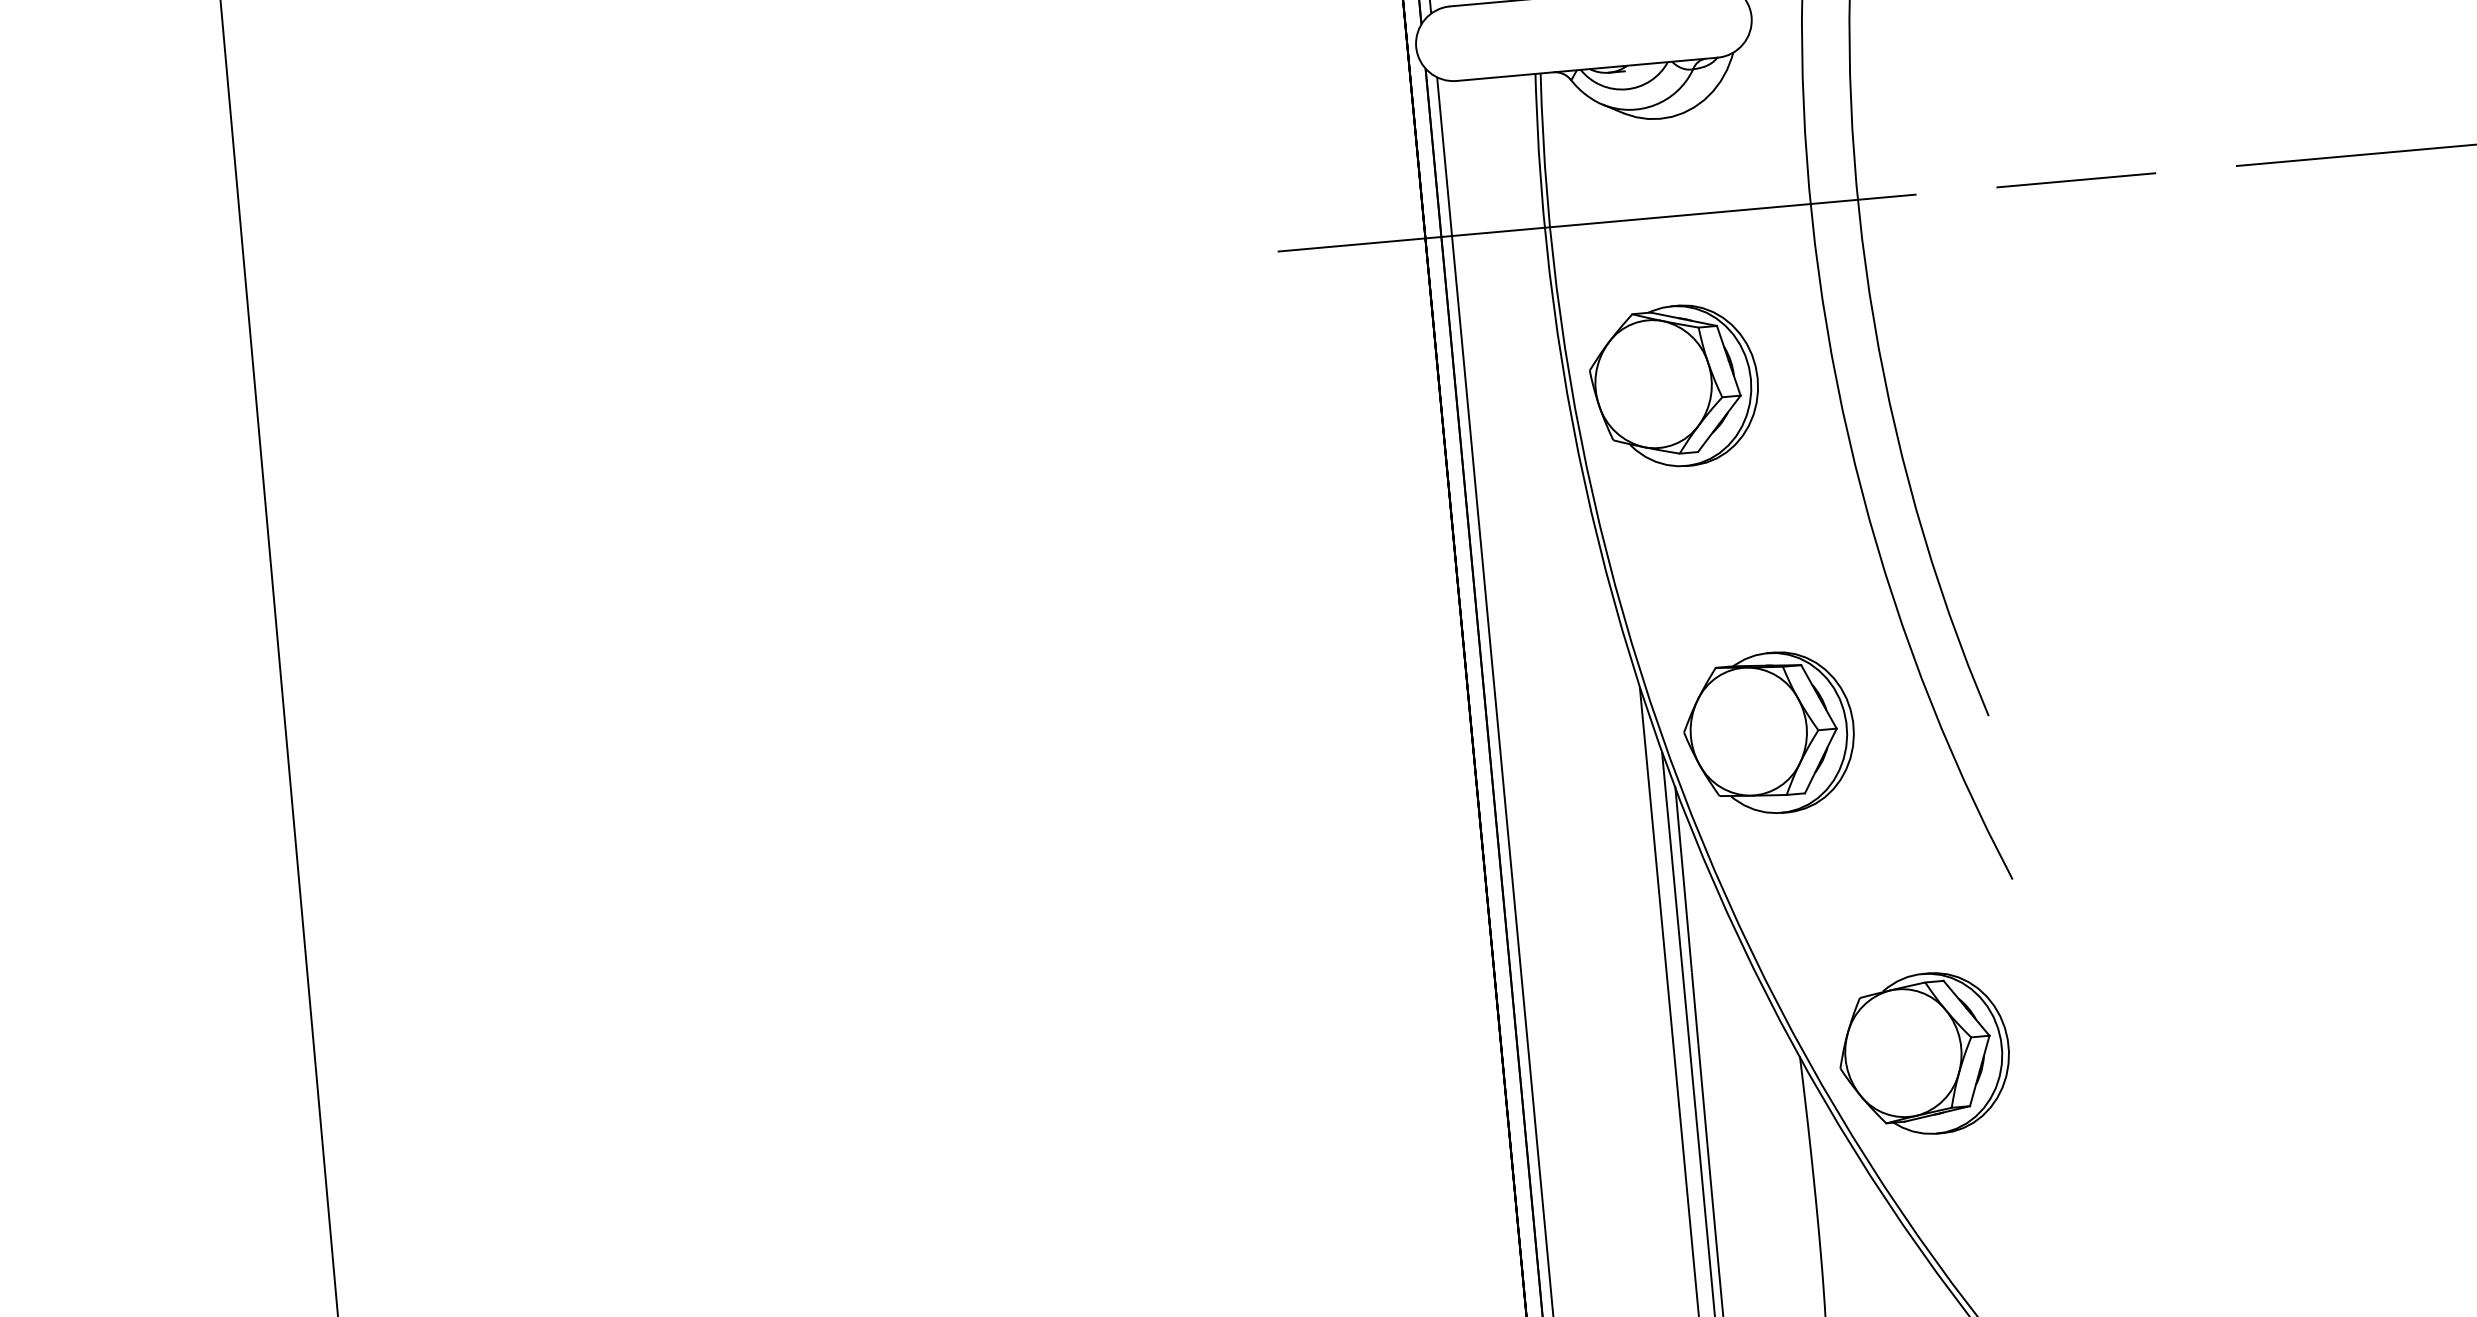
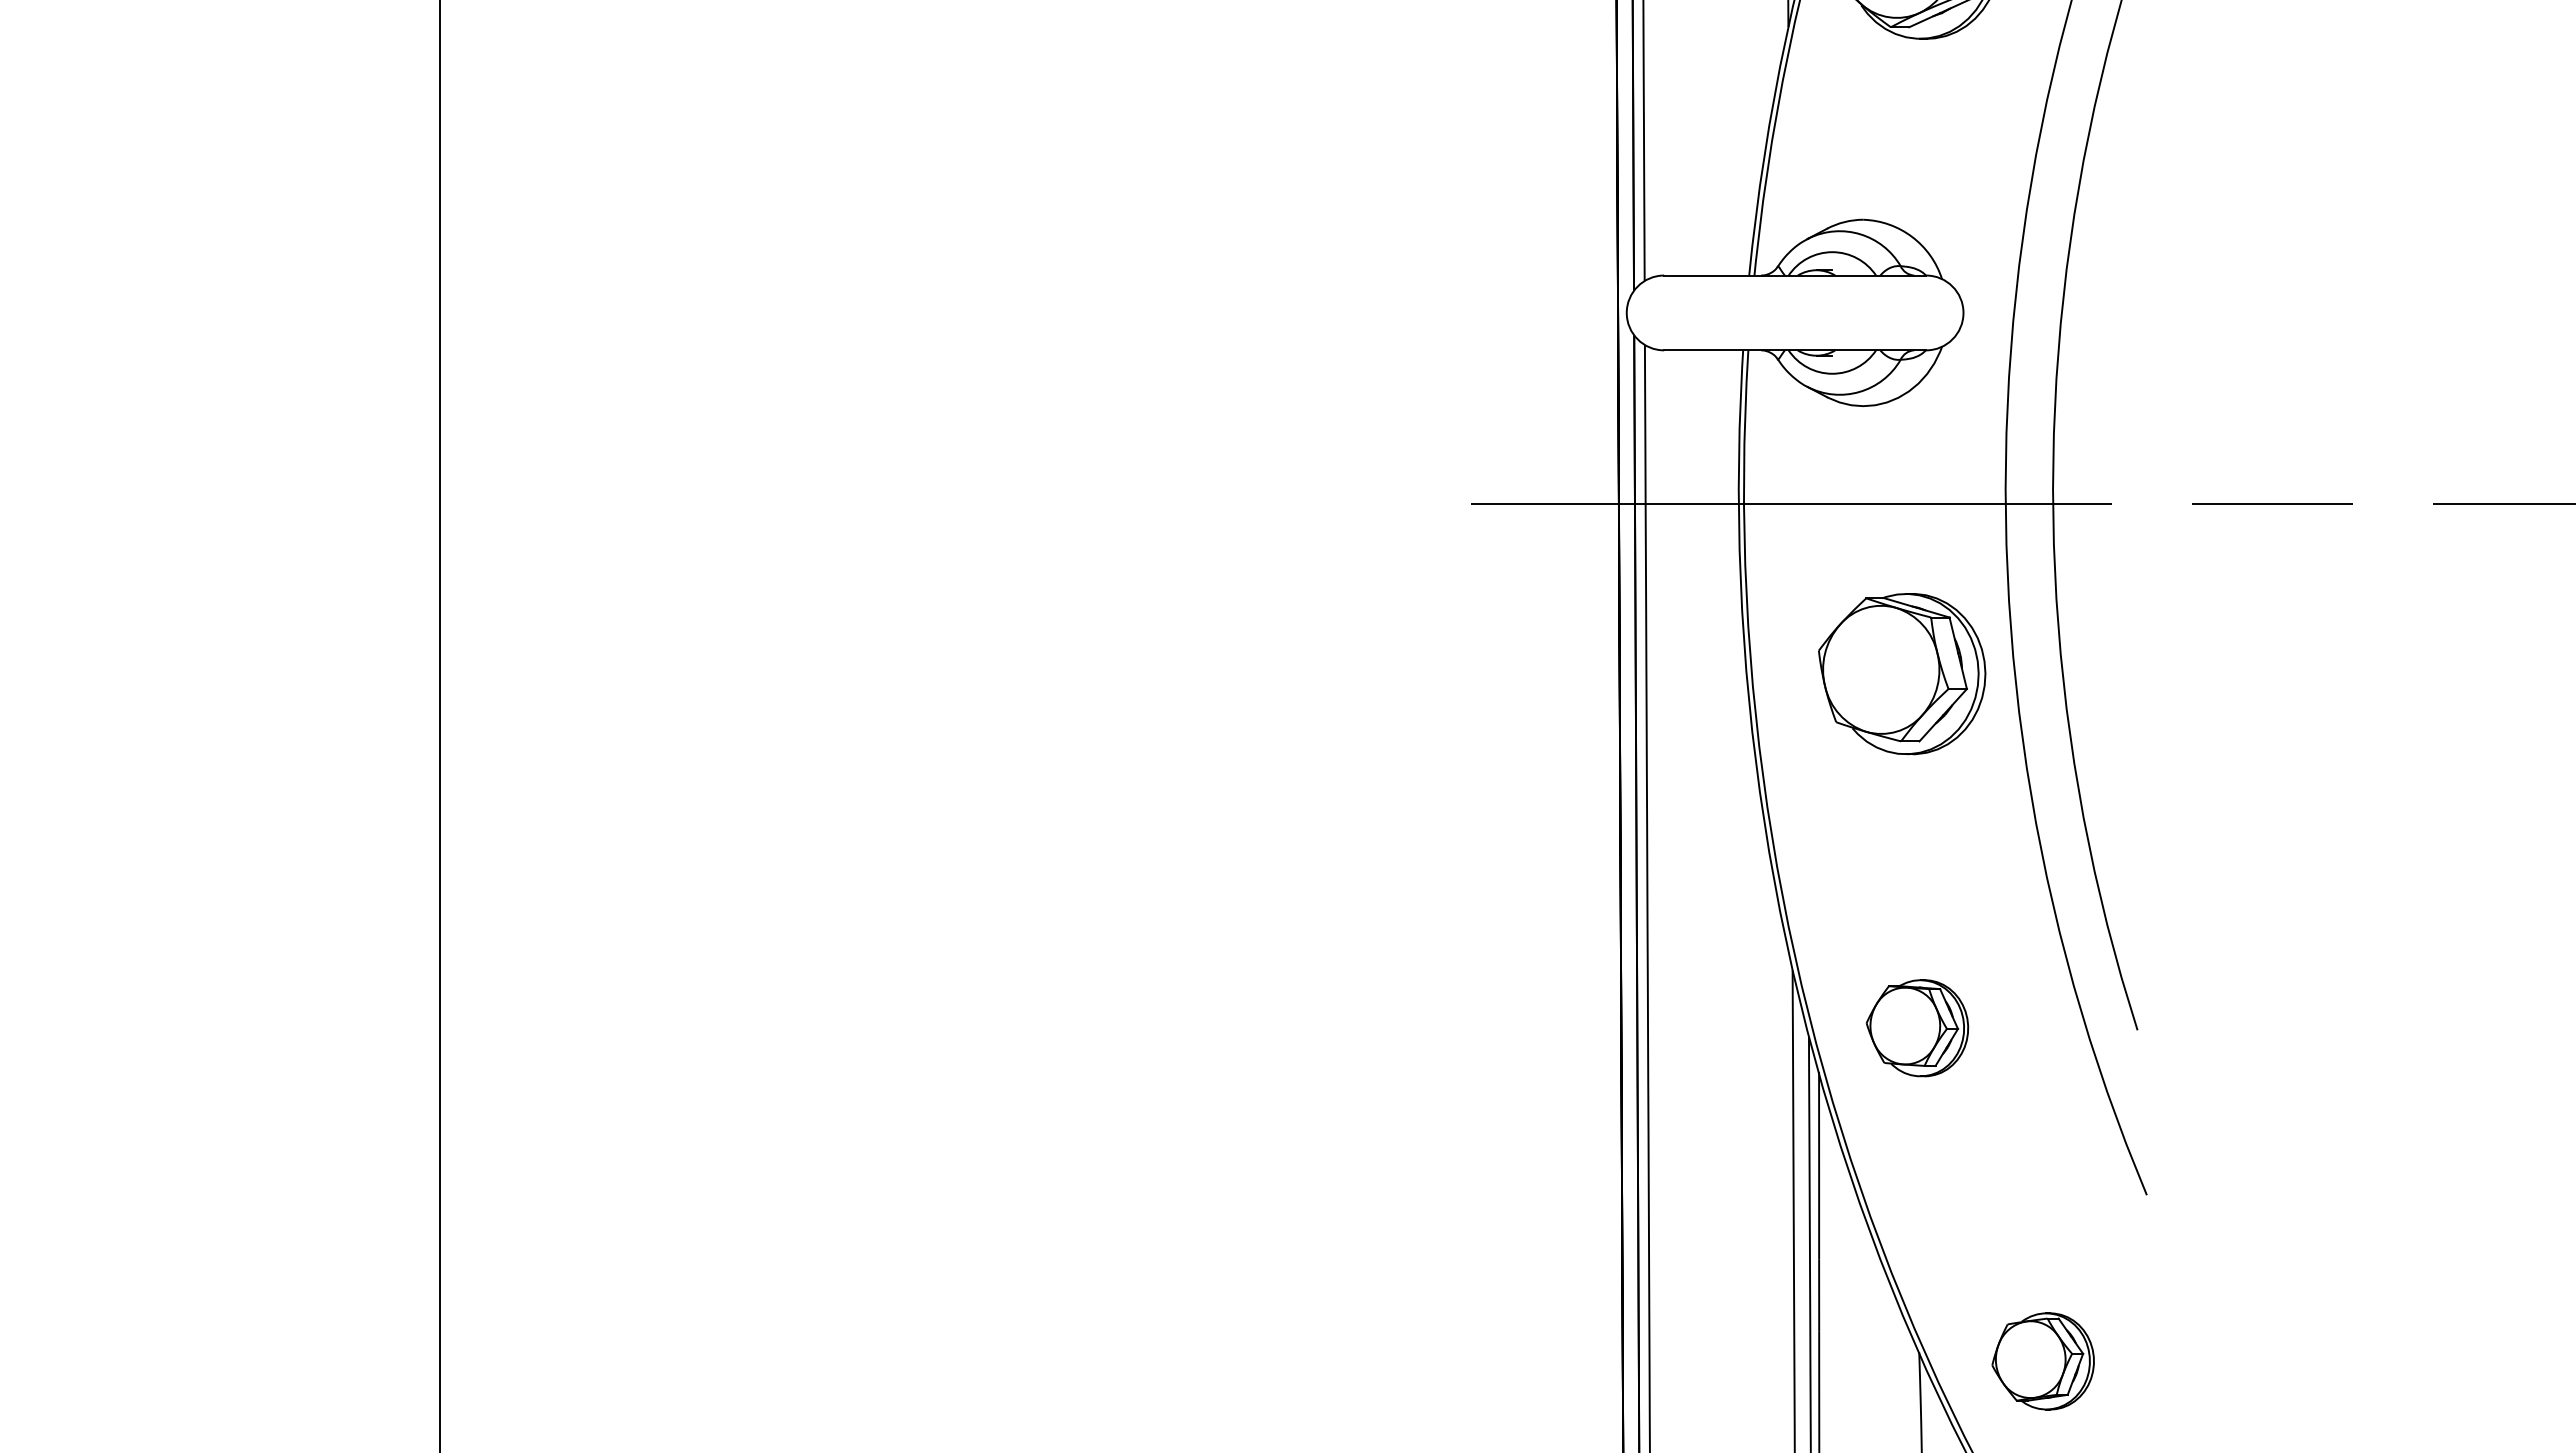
part: (1675, 386) -> (1902, 674), moved
part: (1769, 733) -> (1917, 1028), size x0.6
part: (1923, 1054) -> (2042, 1361), size x0.6

